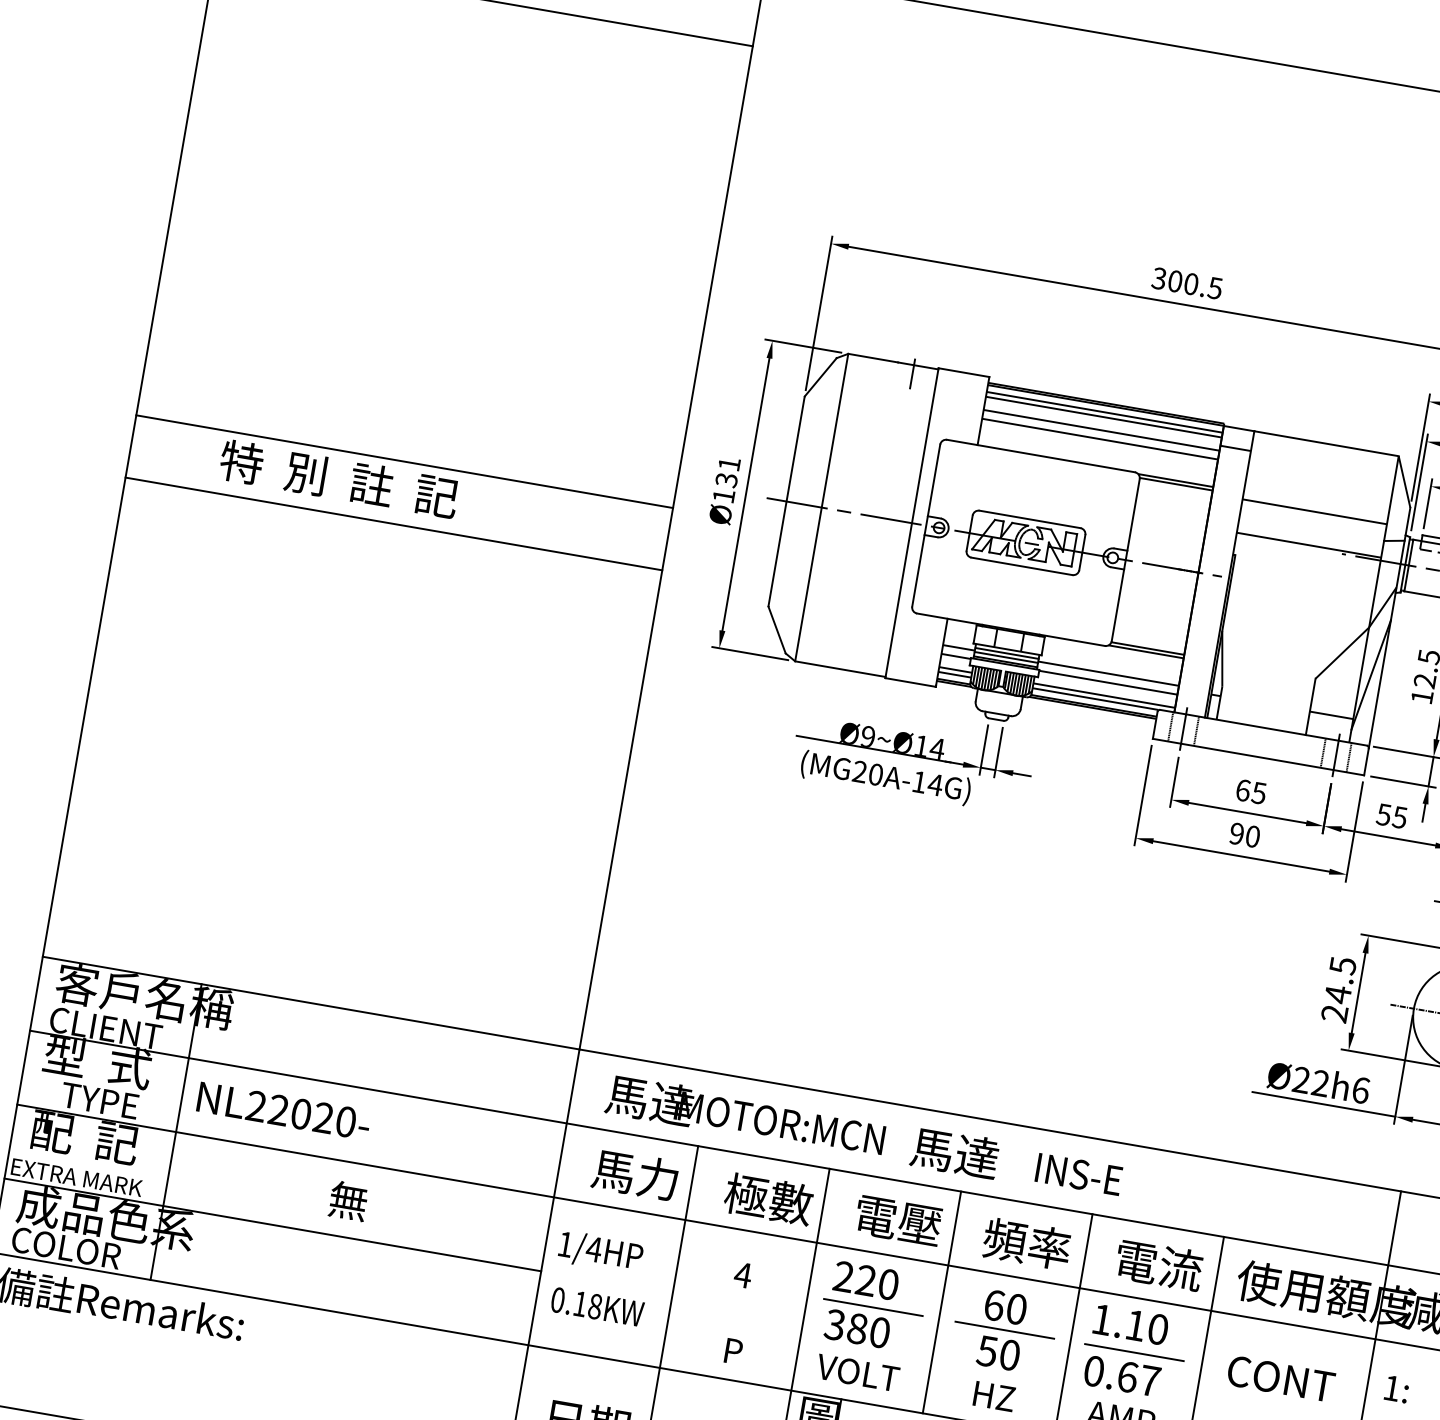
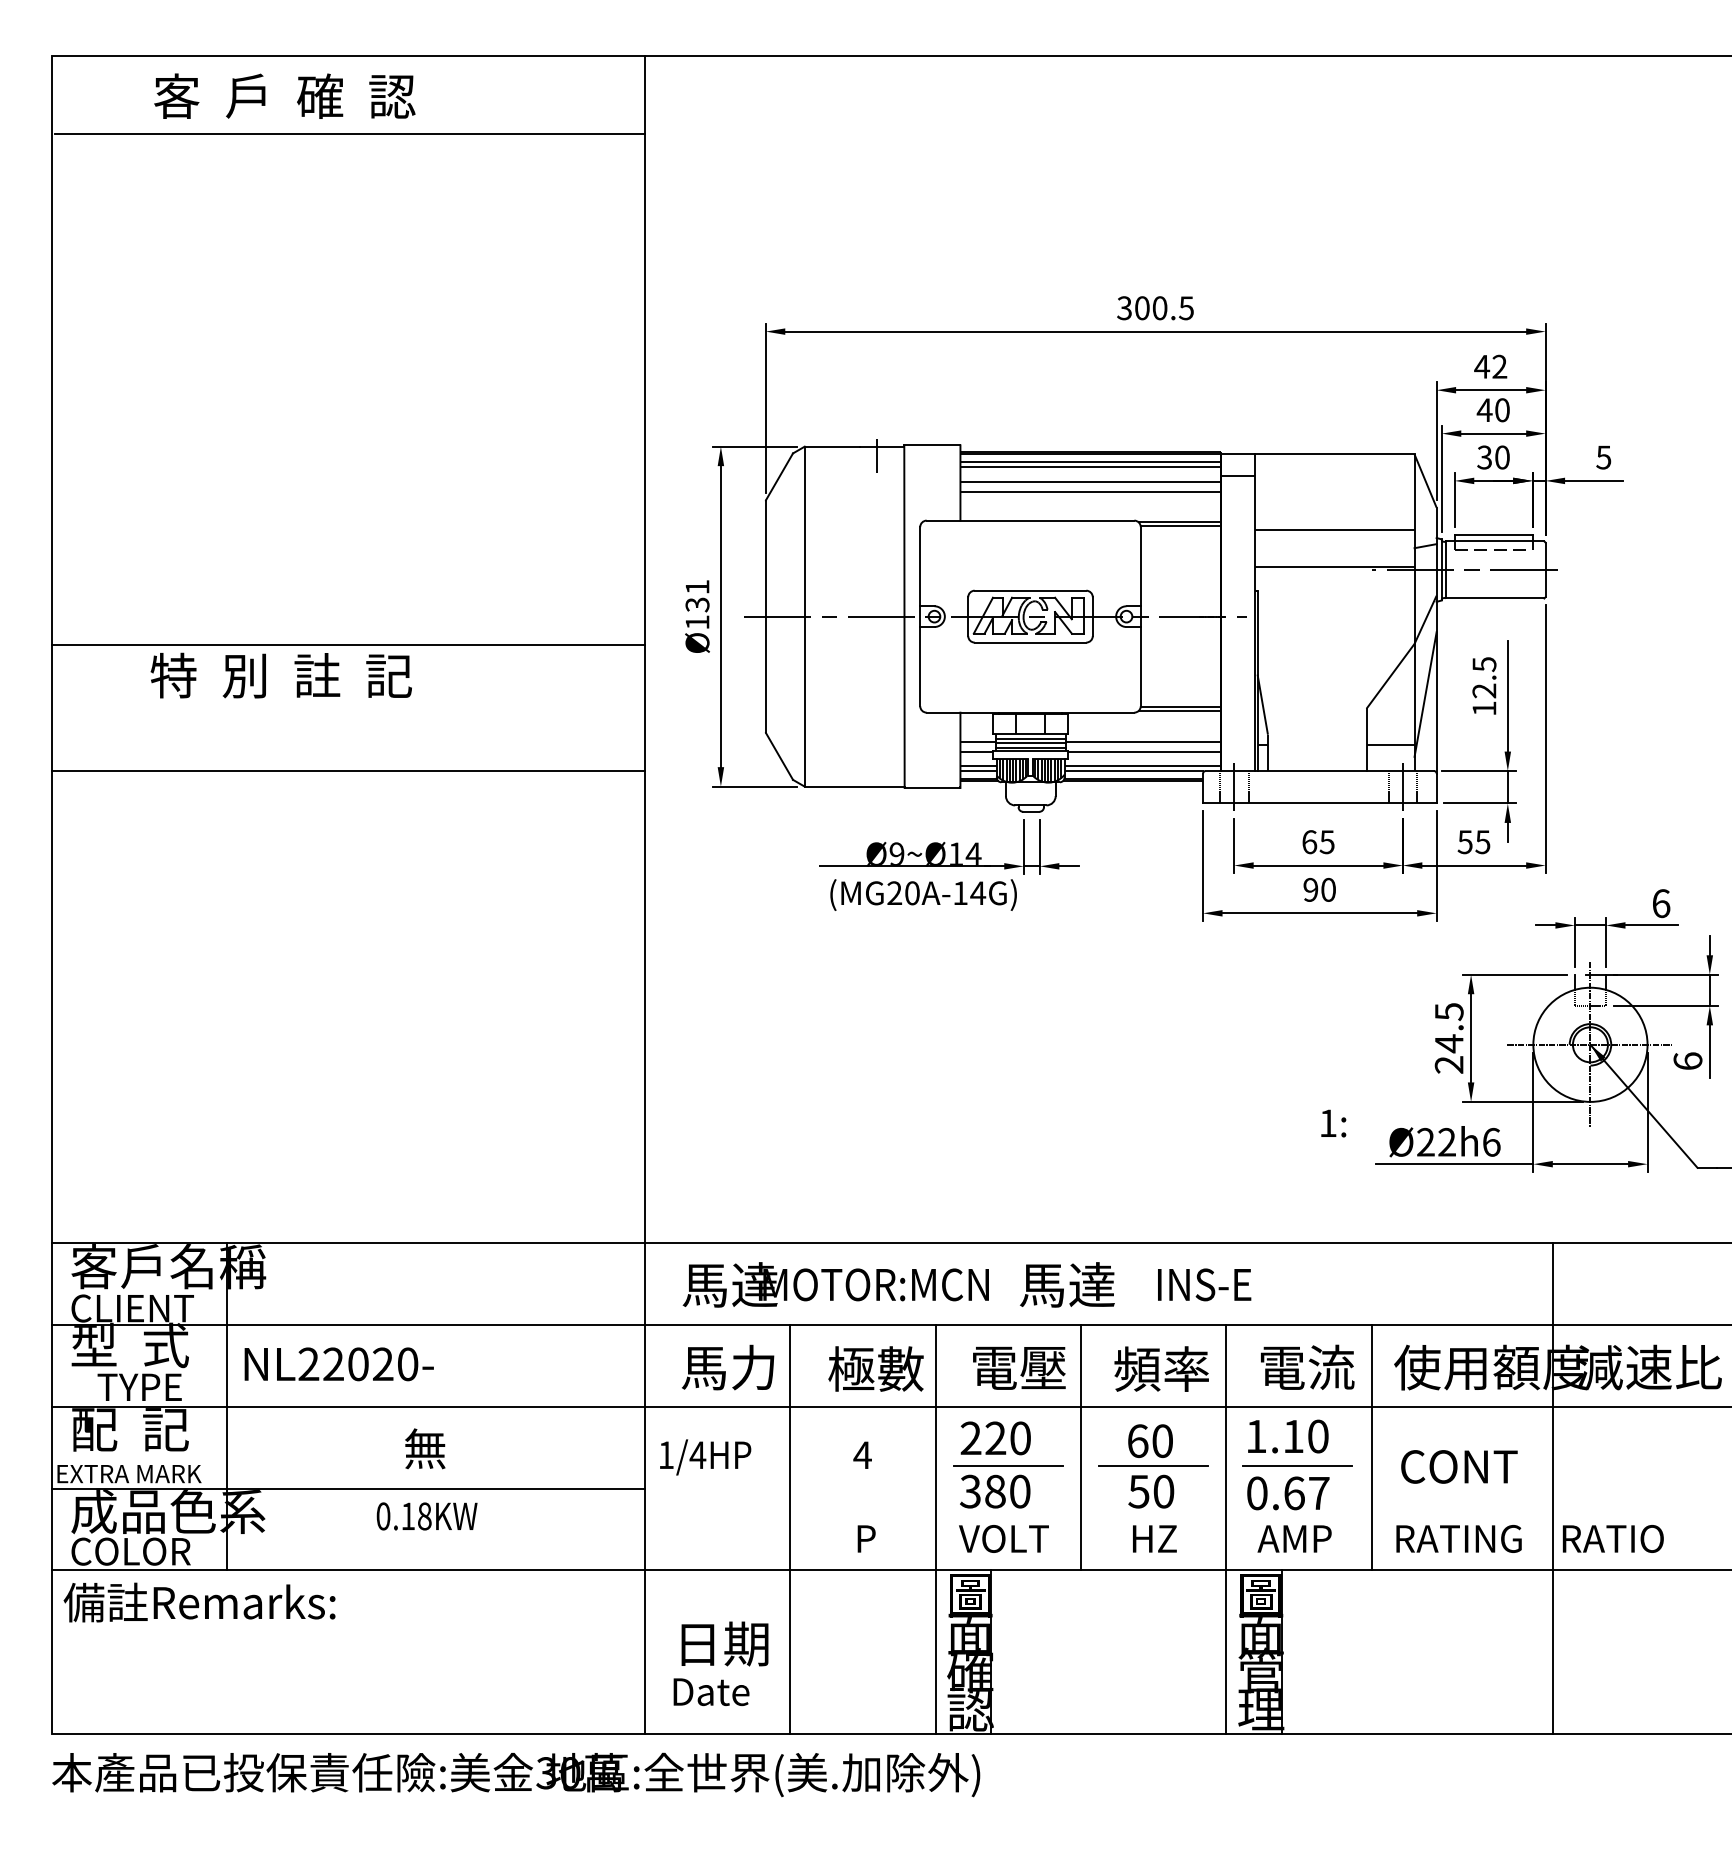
line: (393, 523) -> (348, 770), moved
text: (596, 1306) -> (426, 1516), moved
text: (1396, 1389) -> (1333, 1123), moved

